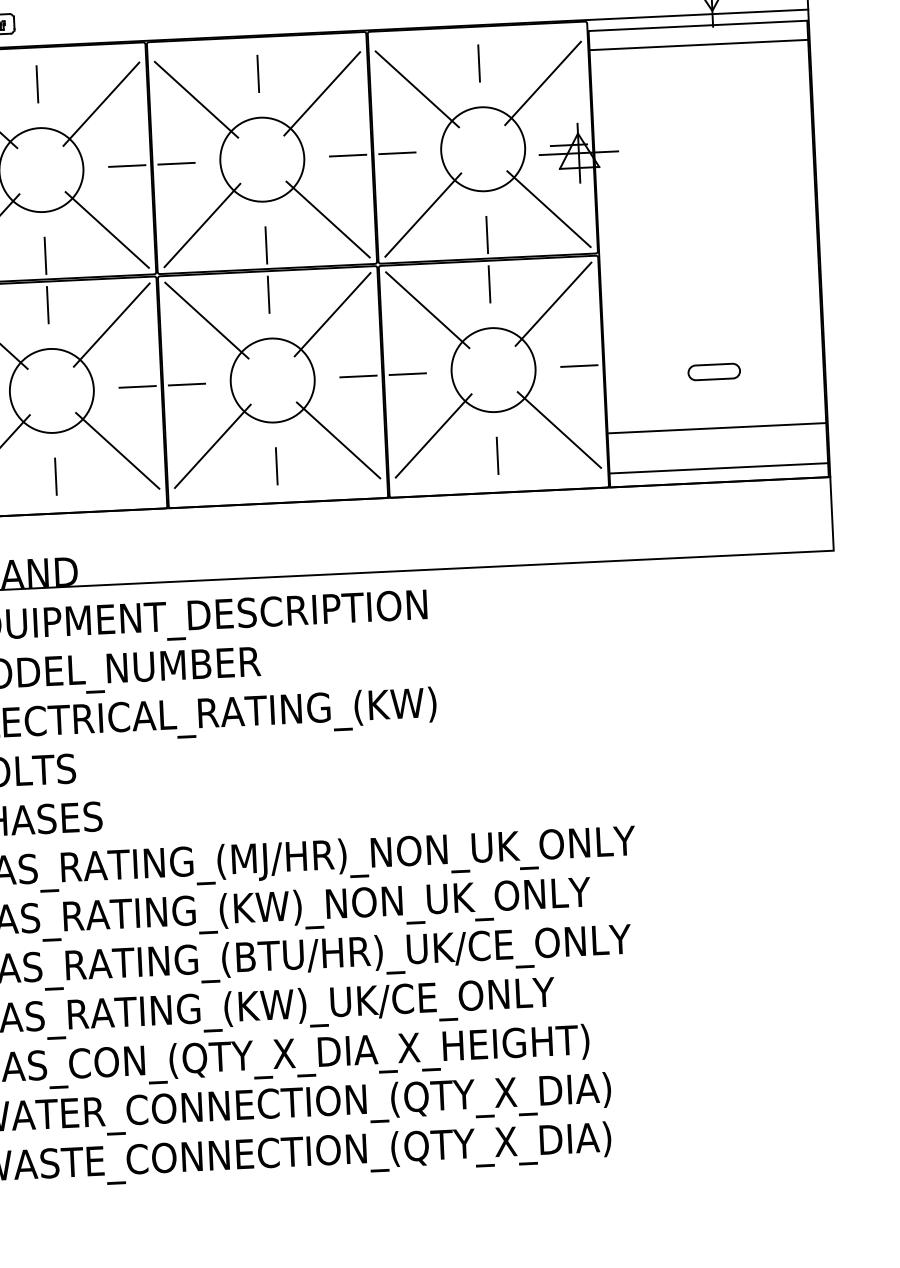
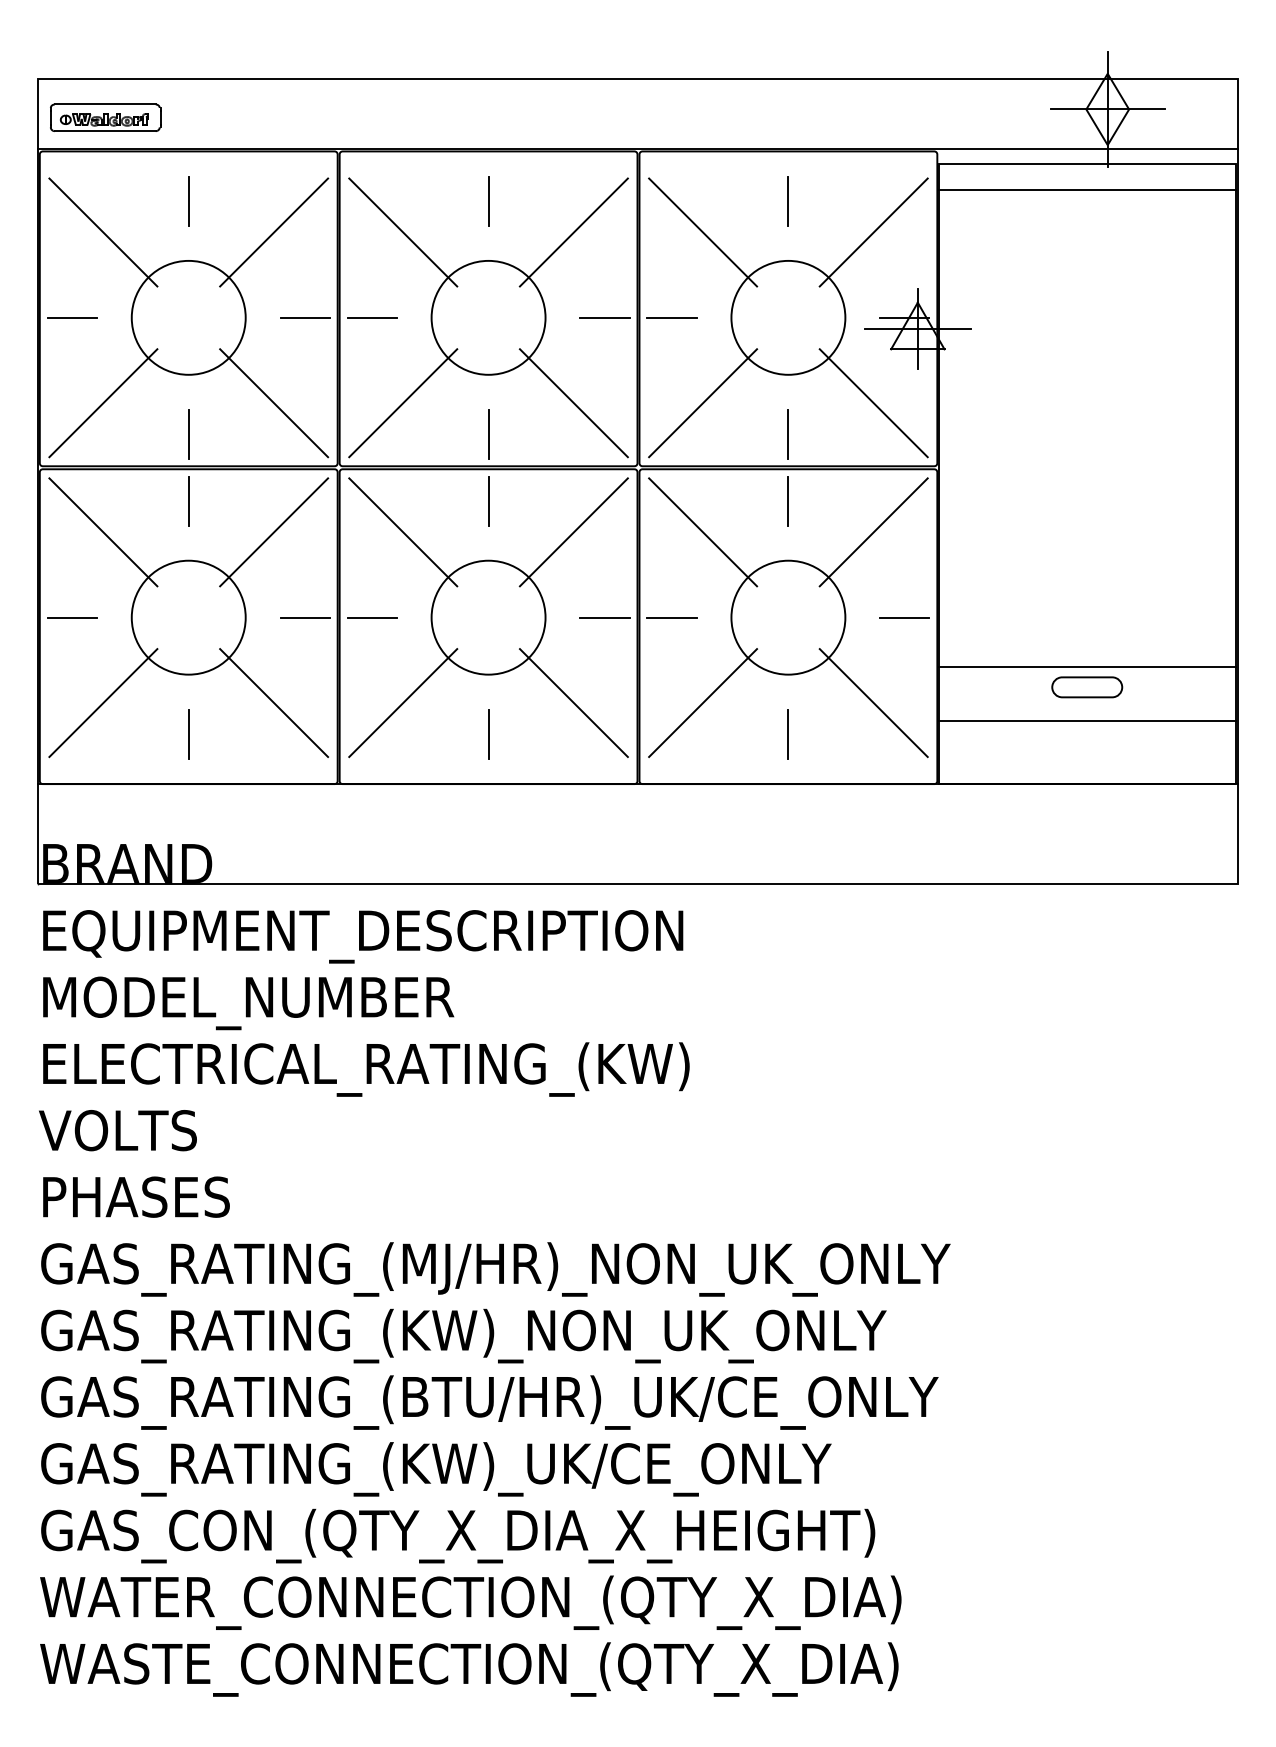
part: (714, 372) -> (1087, 687), moved
line: (716, 428) -> (1086, 666), moved
line: (718, 468) -> (1086, 721), moved

